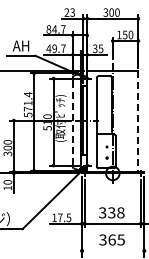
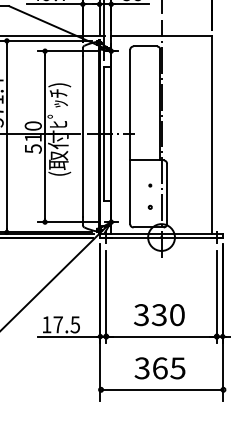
line: (138, 121) -> (212, 135), dashed -> solid
line: (72, 122) -> (82, 137), dashed -> solid
text: (120, 212) -> (176, 314), 338 -> 330
line: (113, 250) -> (162, 389), added

